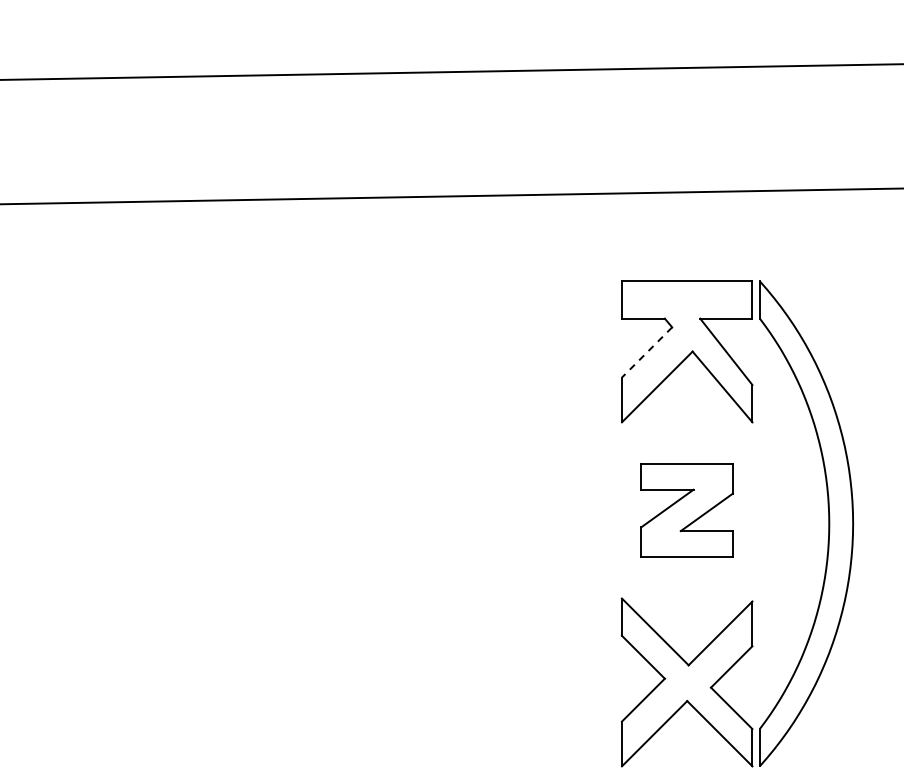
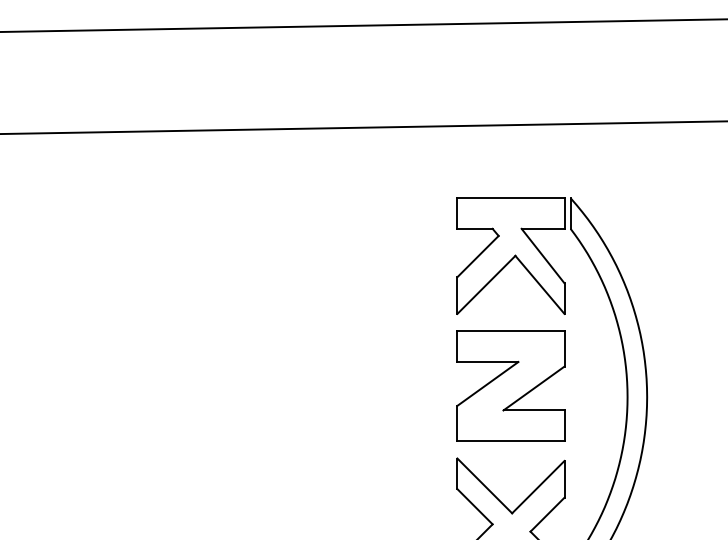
line: (647, 352) -> (478, 256), dashed -> solid
part: (686, 510) -> (510, 386), size x1.43

